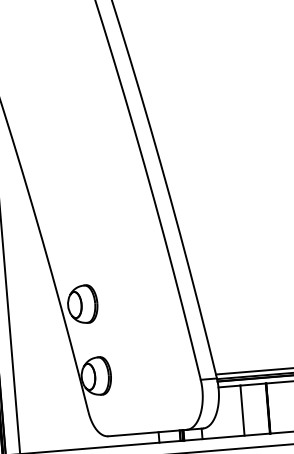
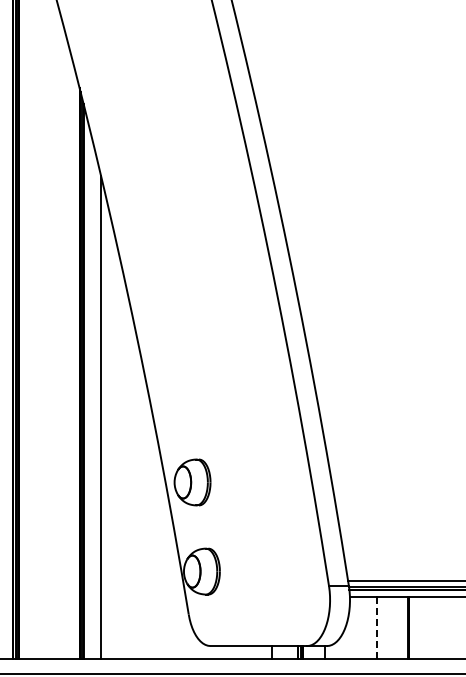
line: (242, 410) -> (376, 628), solid -> dashed

